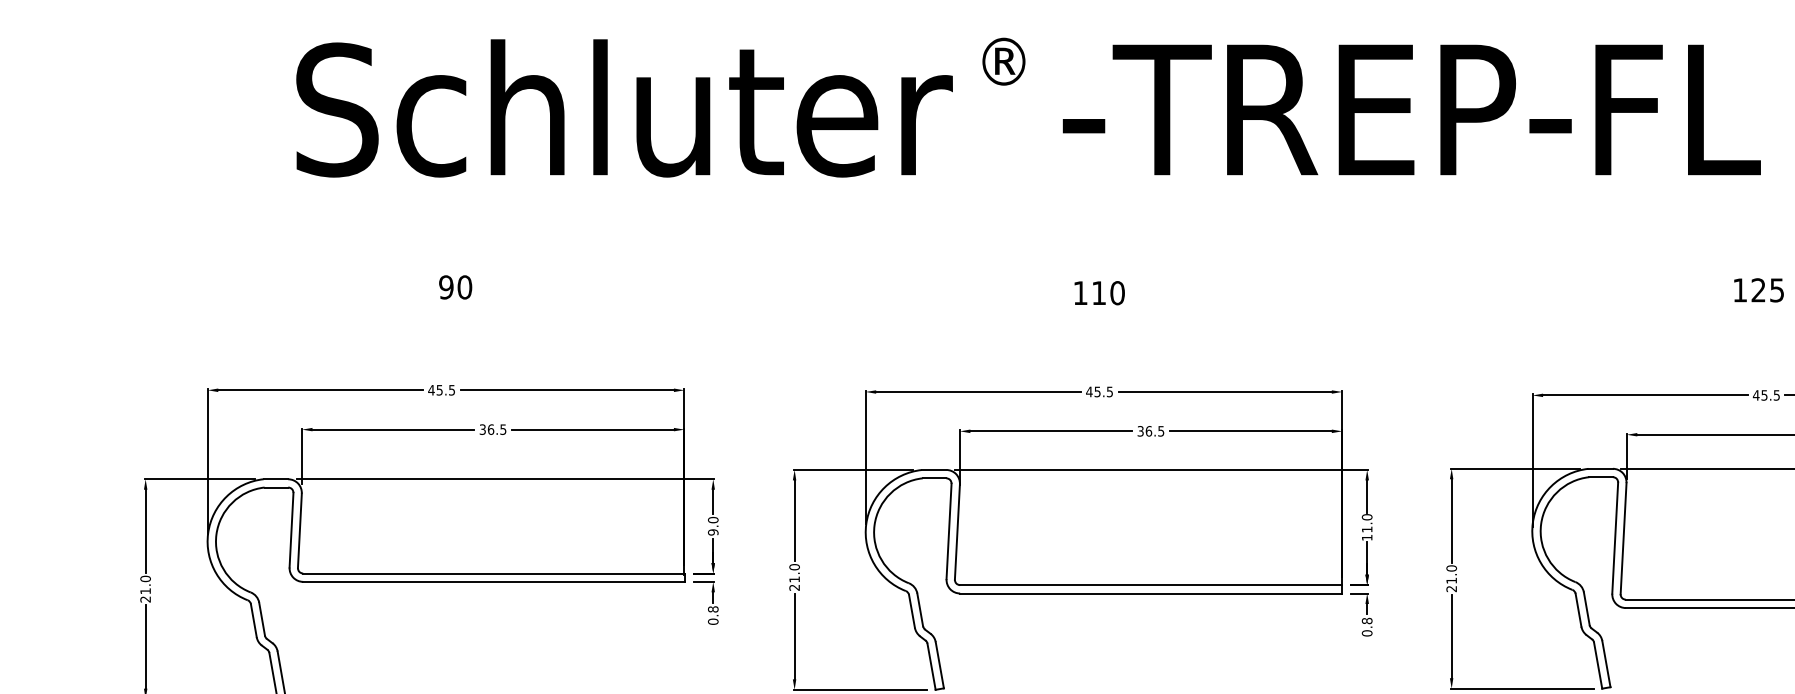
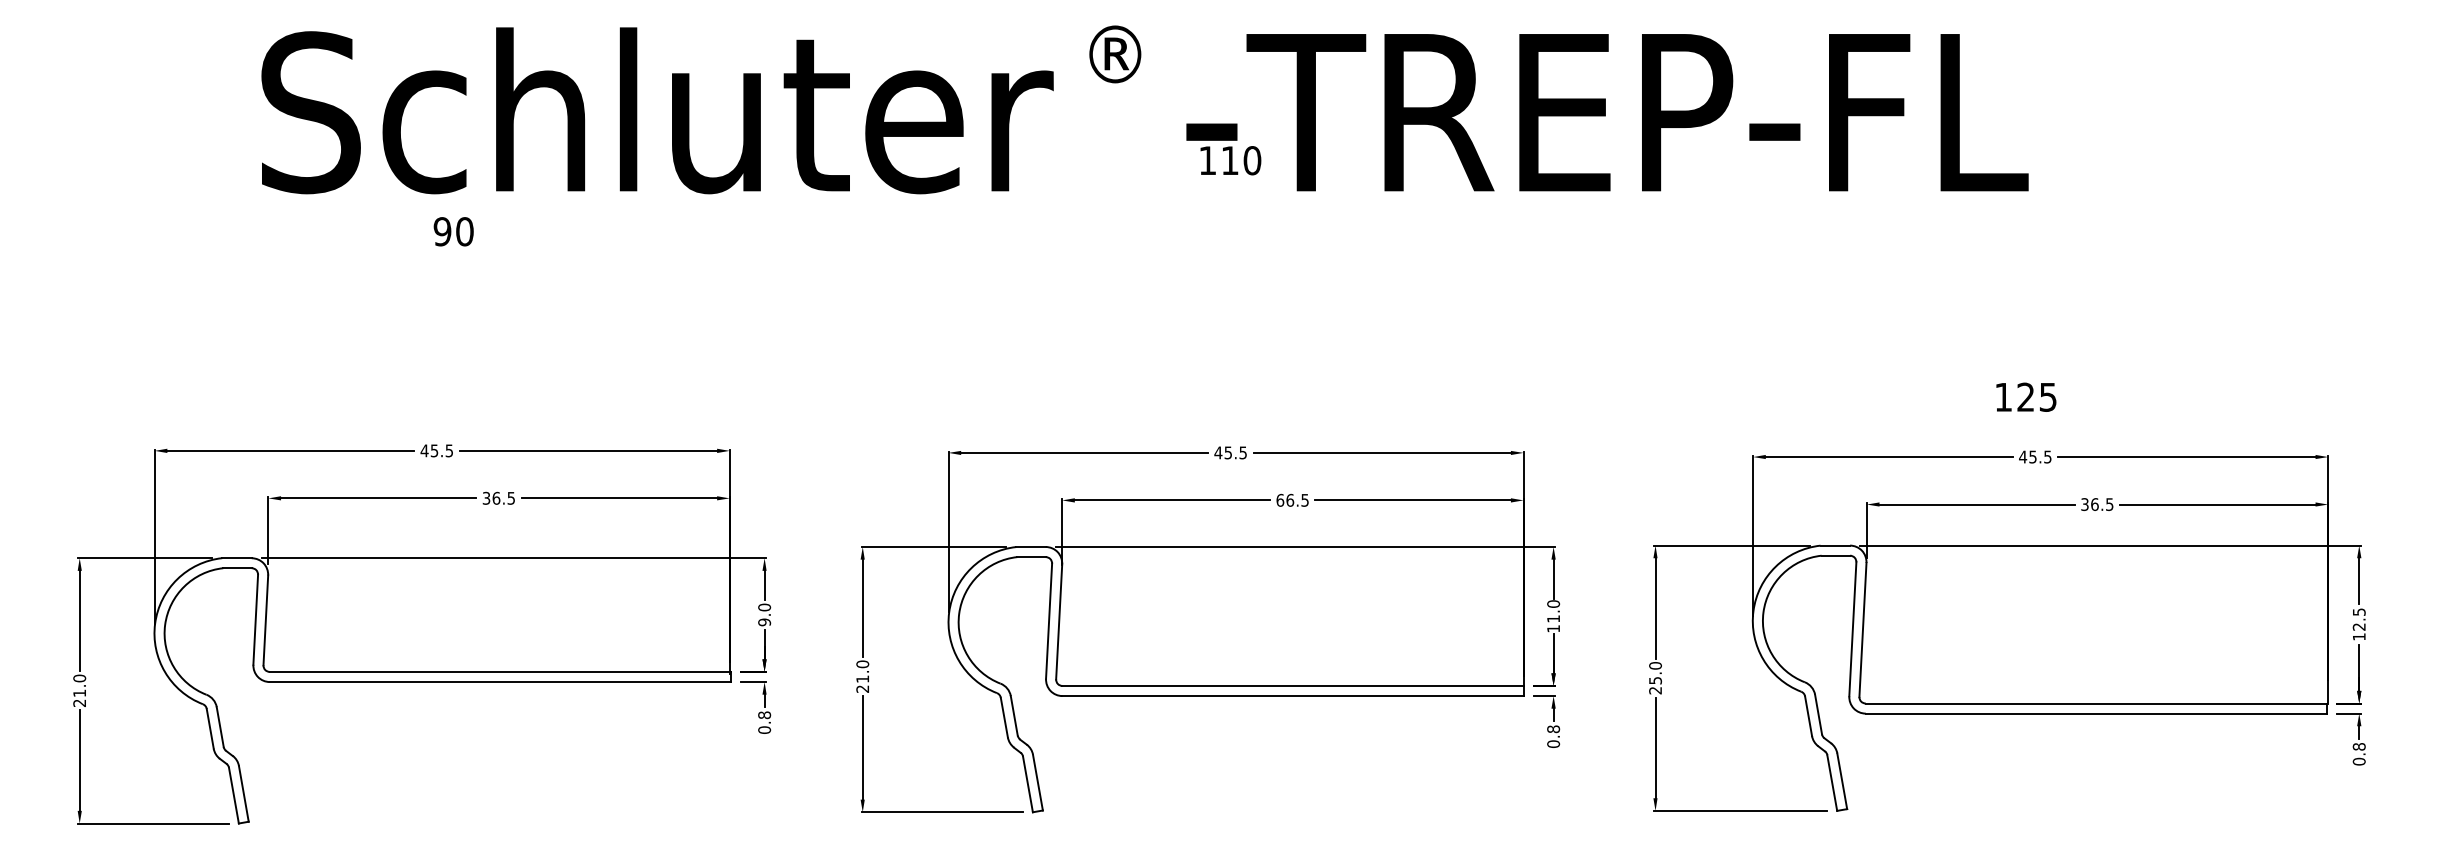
text: (455, 287) -> (453, 231), moved
text: (1759, 289) -> (2026, 396), moved
text: (1099, 293) -> (1230, 160), moved
text: (1140, 430) -> (1280, 499), 36.5 -> 66.5
text: (1451, 580) -> (1655, 680), 21.0 -> 25.0

